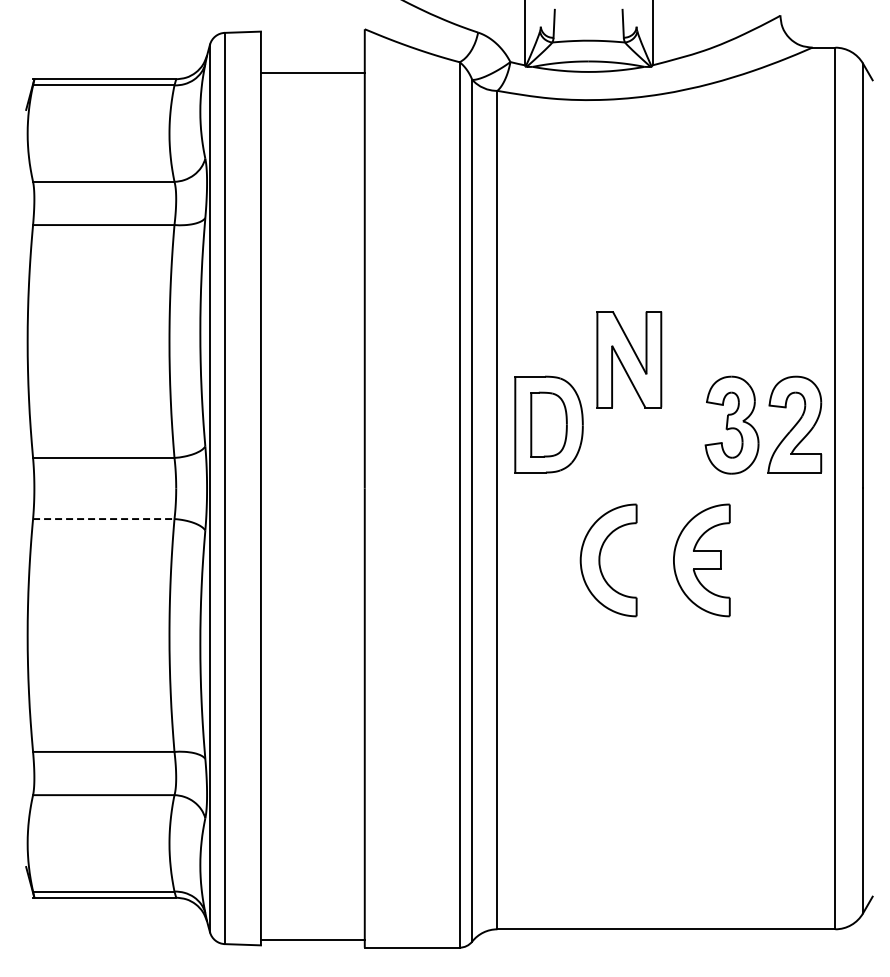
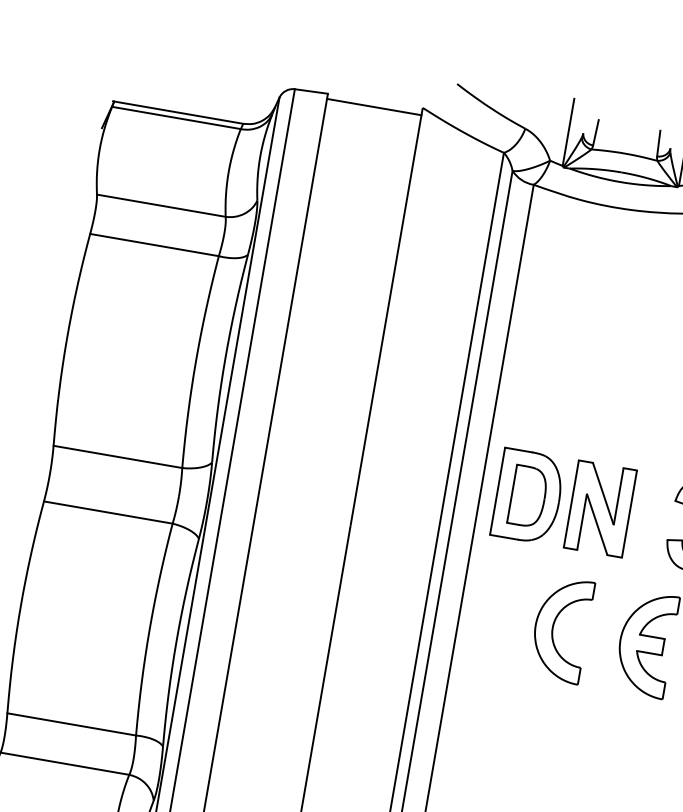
line: (312, 73) -> (373, 107), moved
part: (629, 359) -> (600, 508), moved
line: (103, 519) -> (107, 512), dashed -> solid

